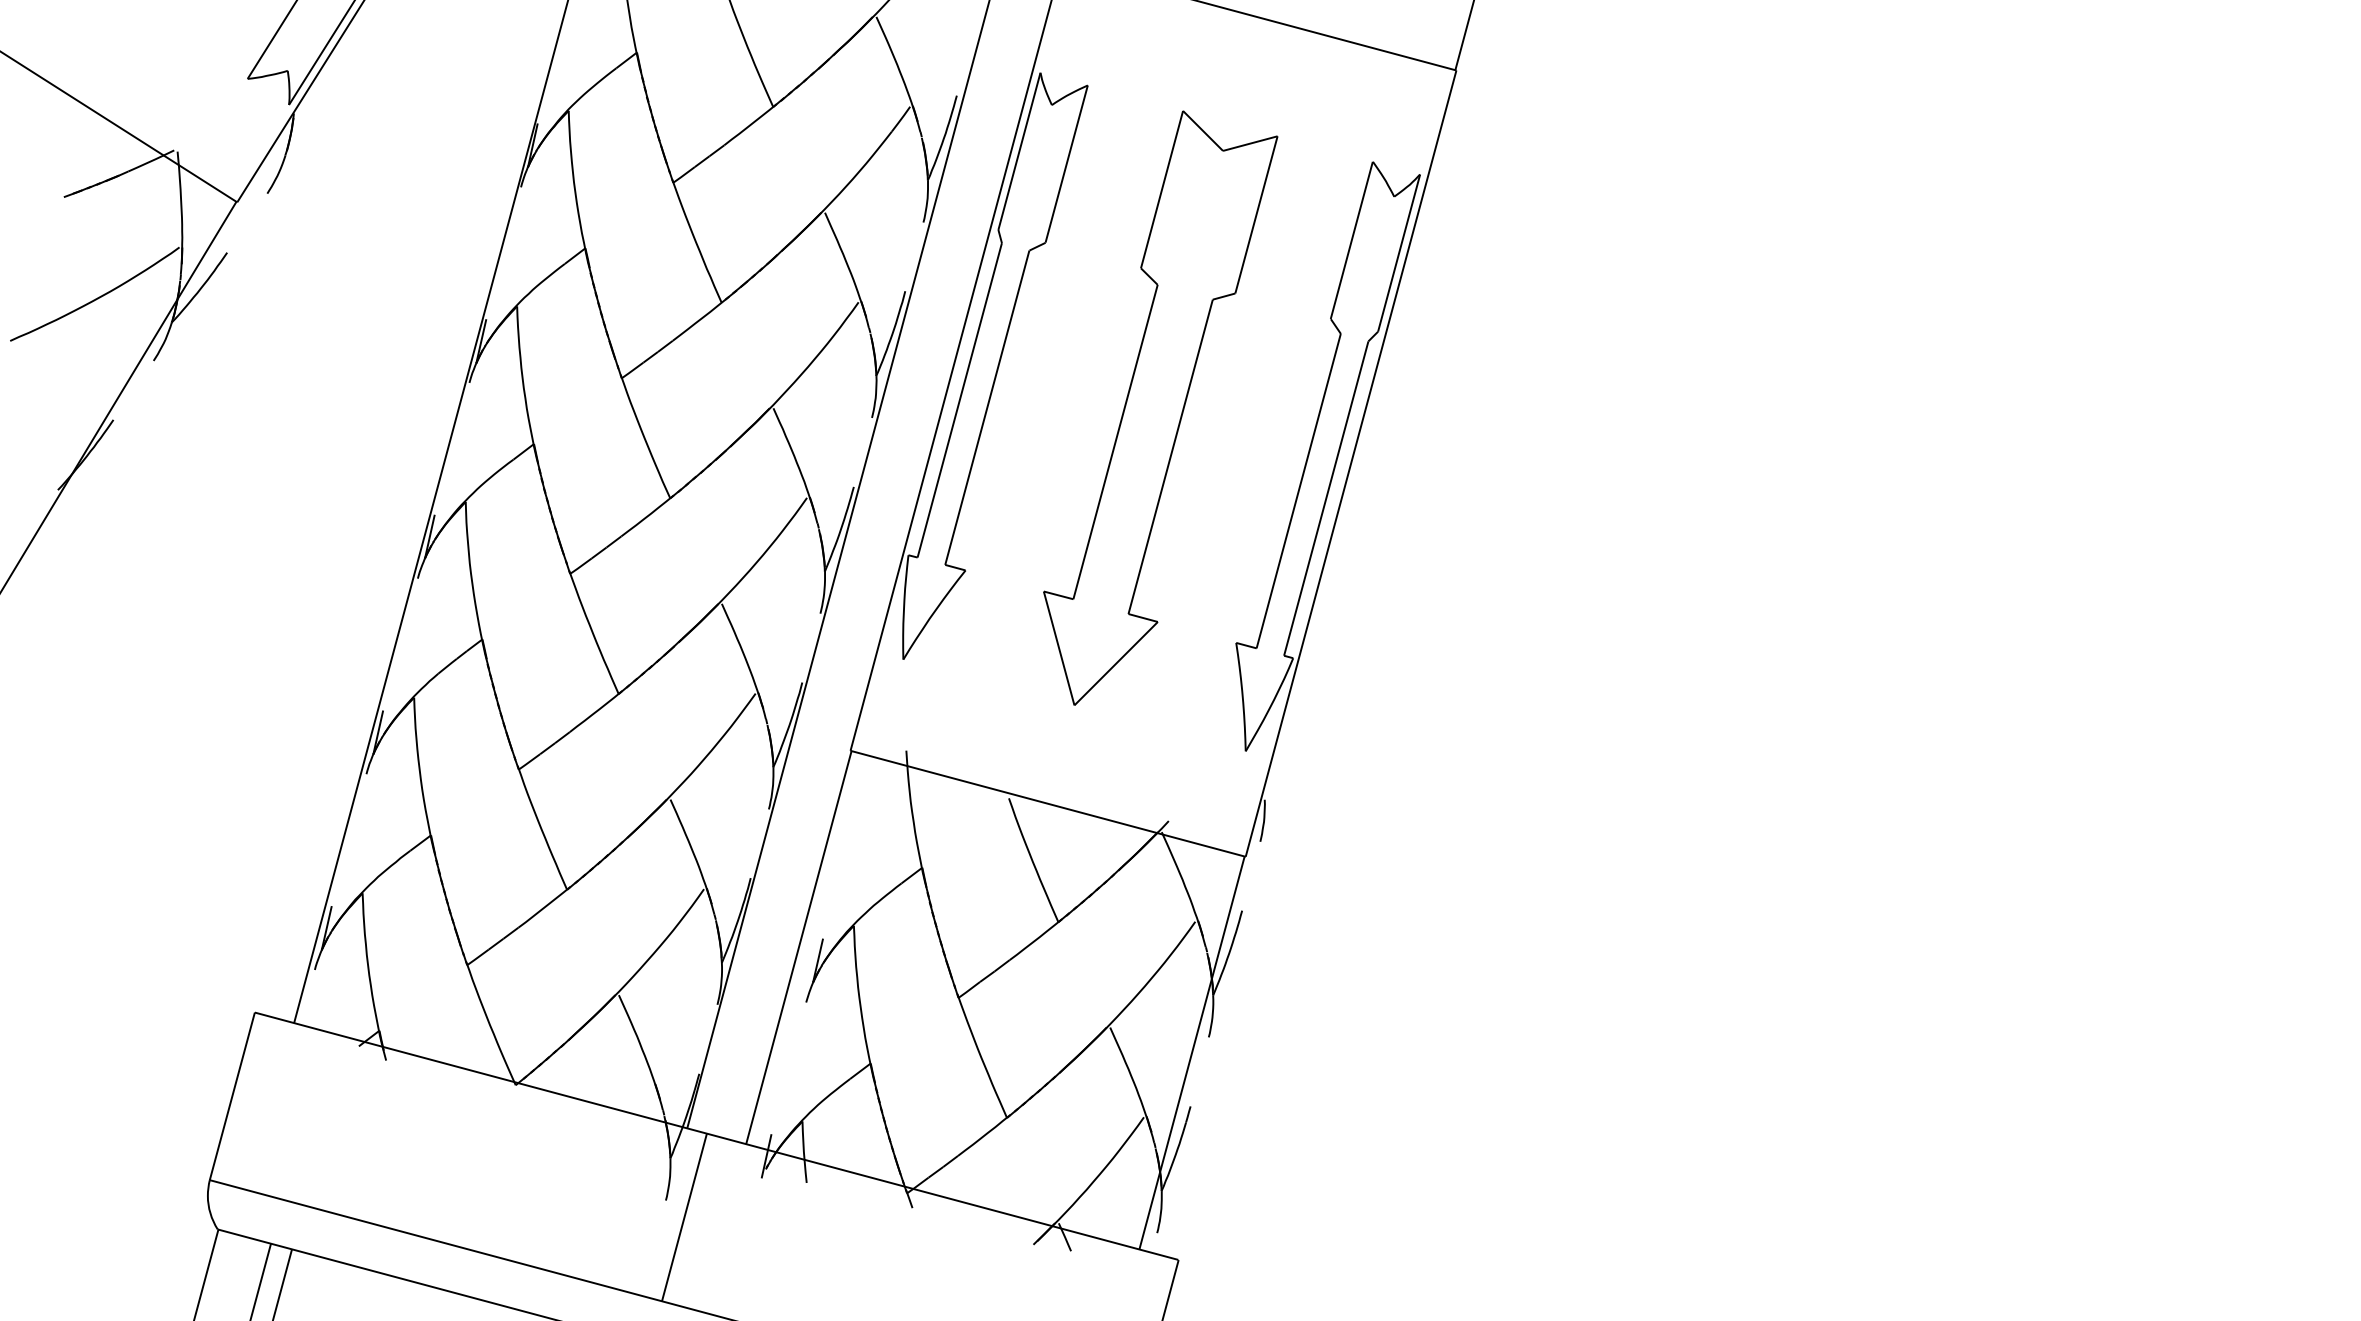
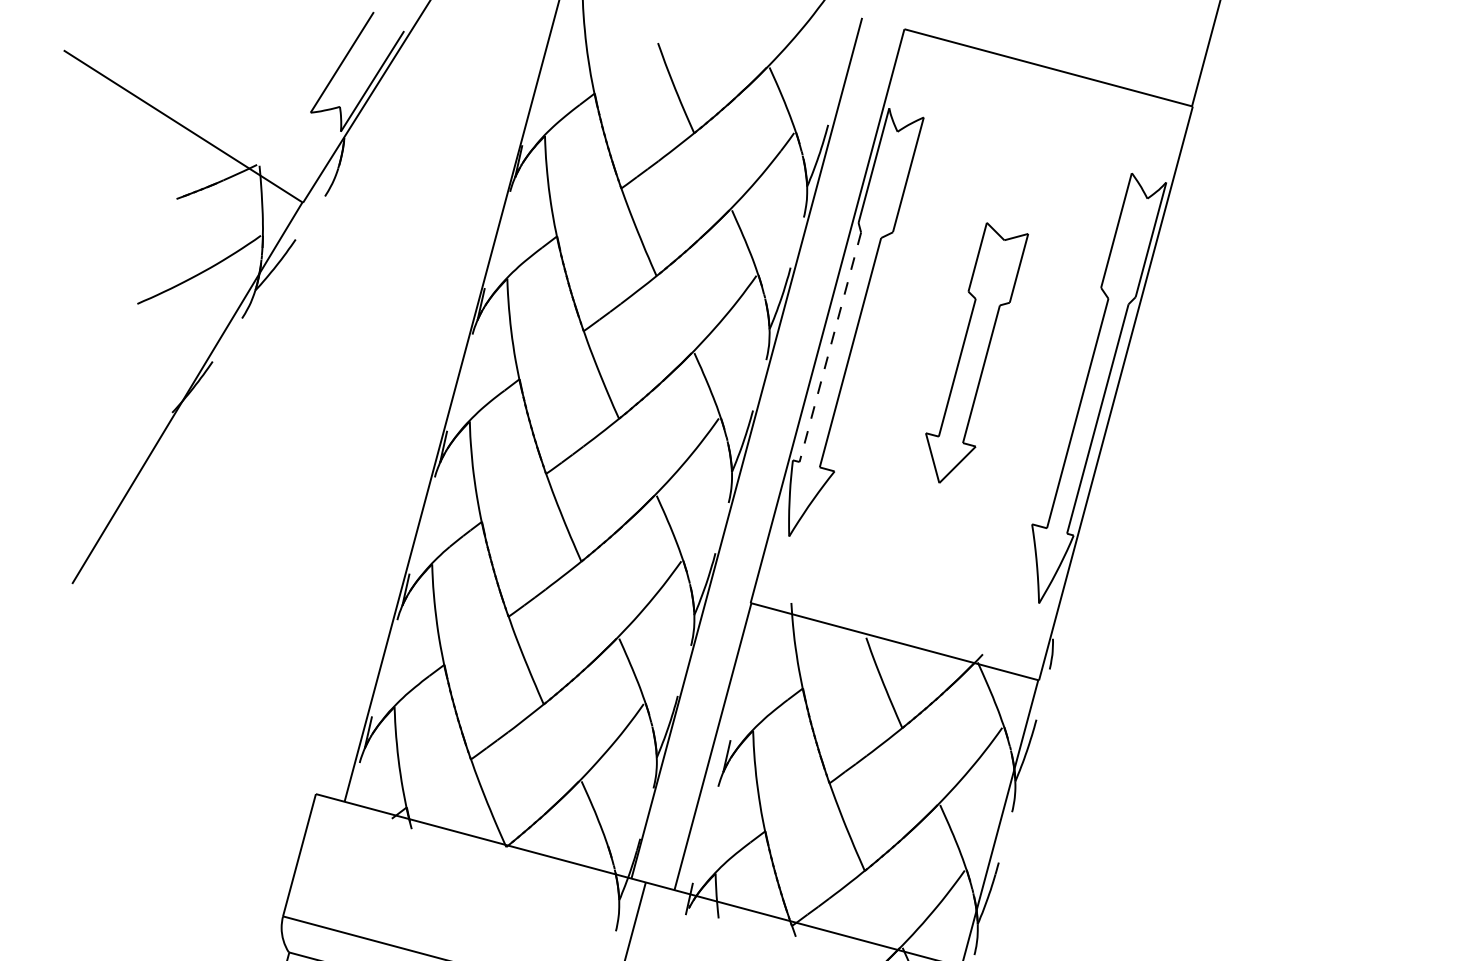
line: (959, 400) -> (830, 347), solid -> dashed
part: (1160, 407) -> (976, 352), size x0.6

